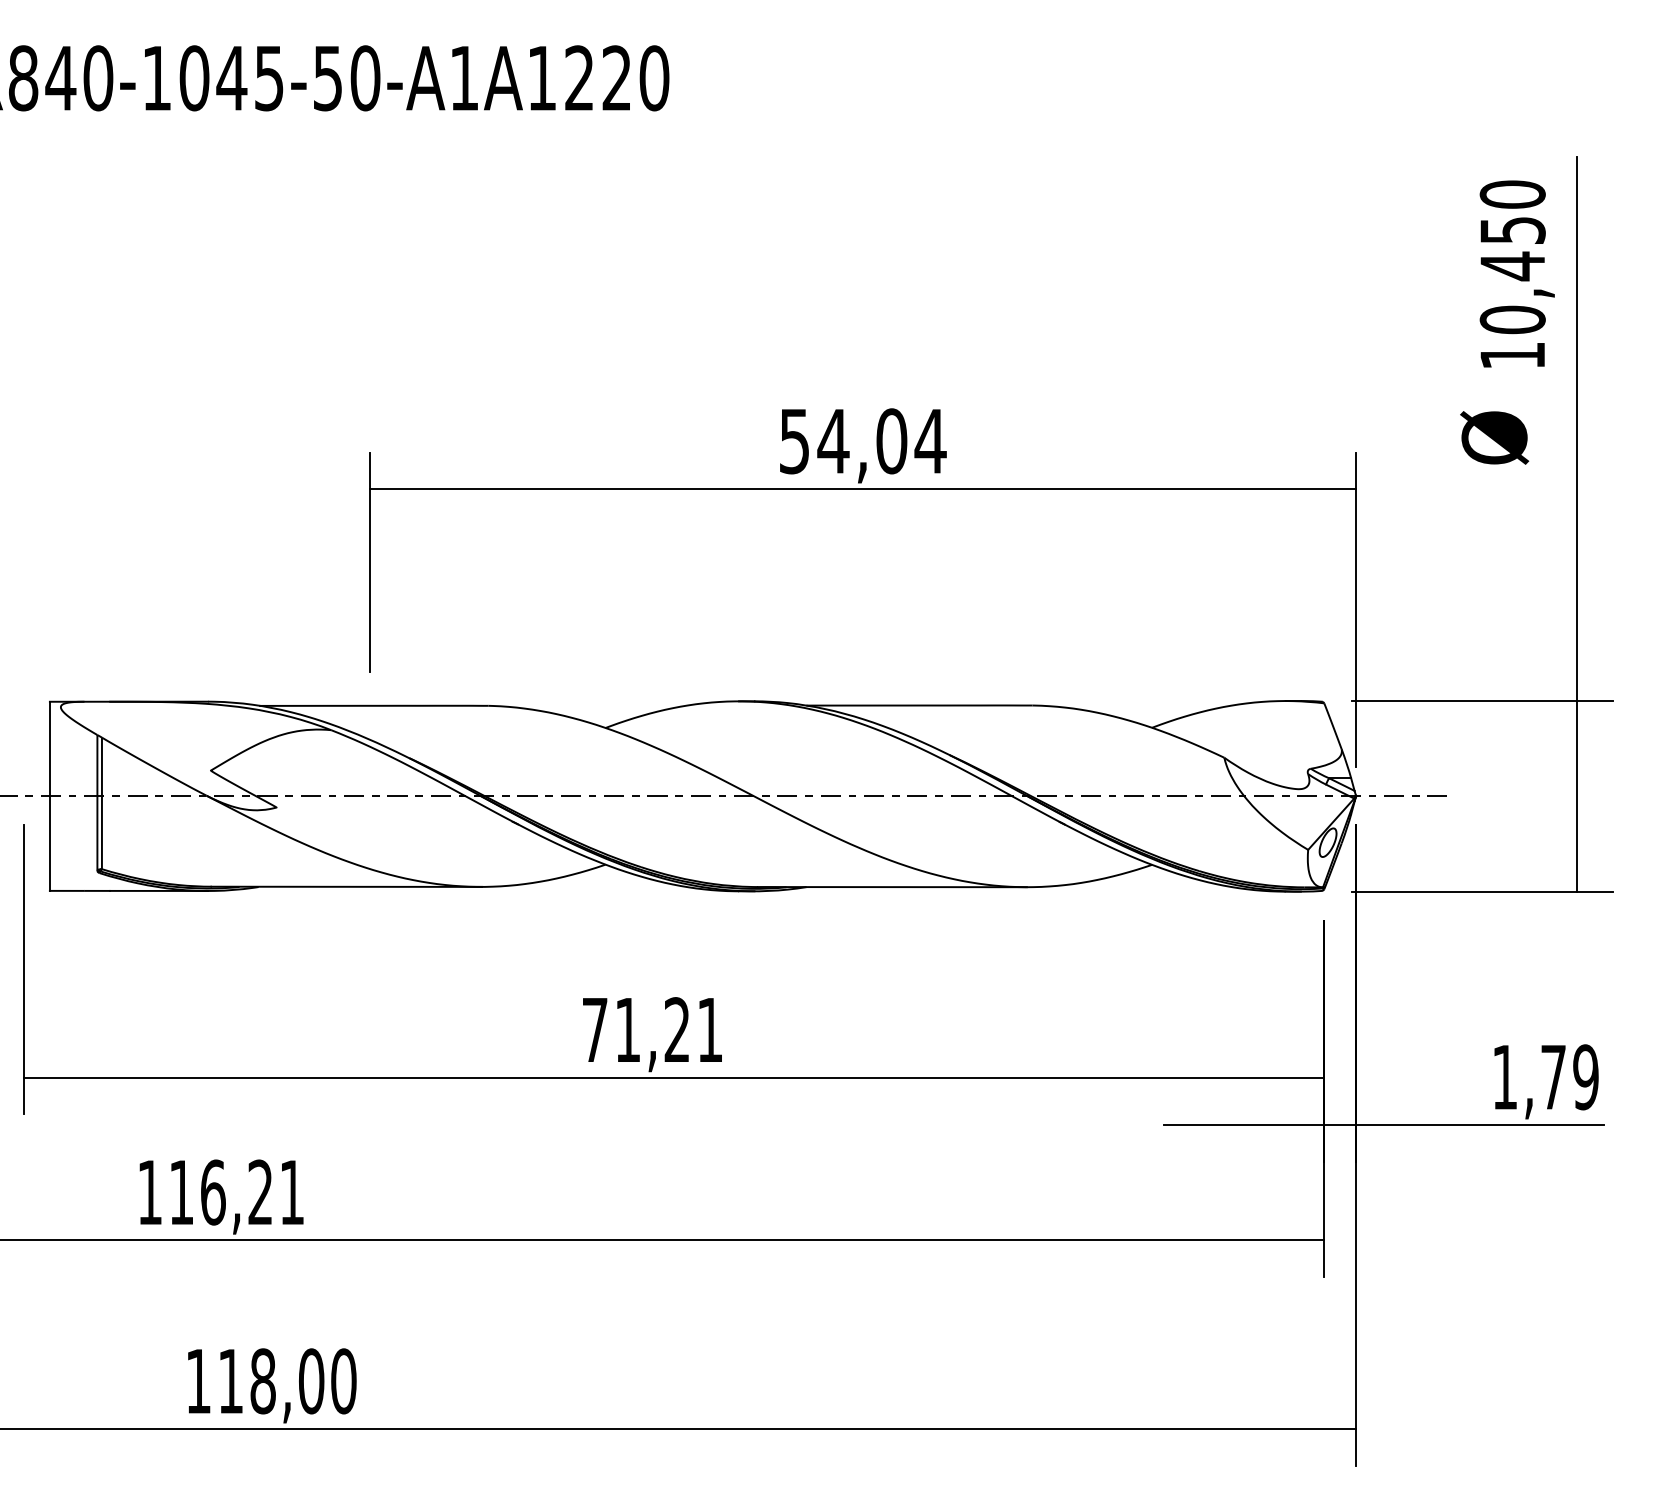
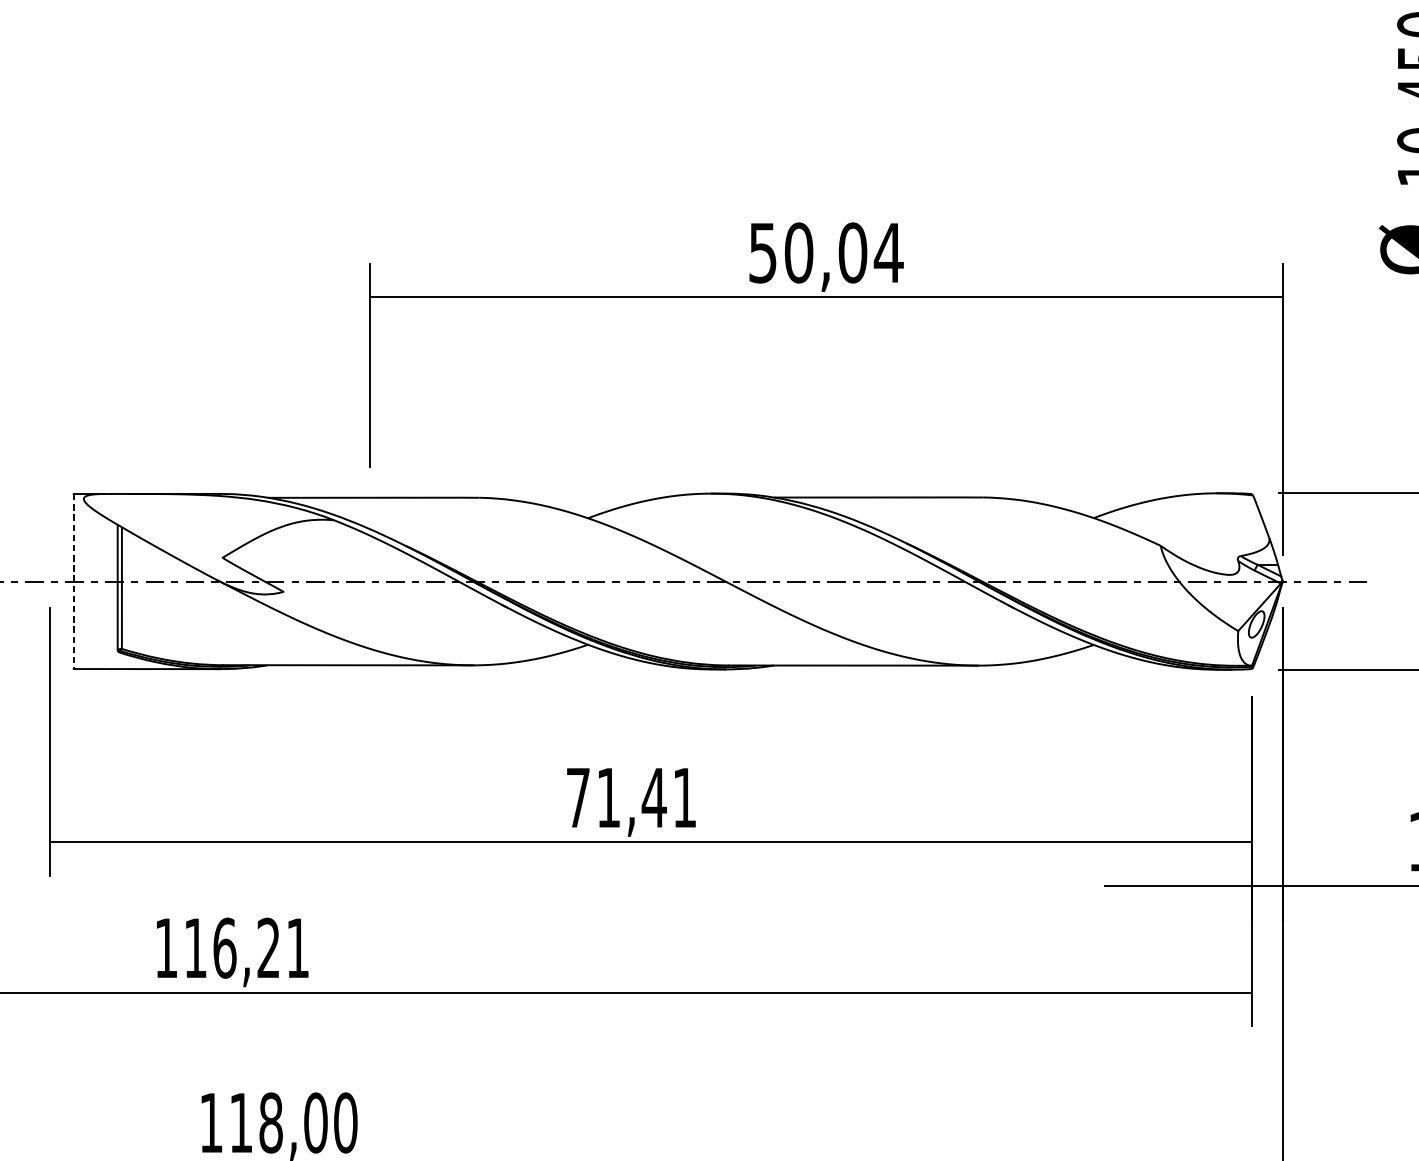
text: (833, 441) -> (798, 253), 54,04 -> 50,04
line: (49, 796) -> (73, 581), solid -> dashed
text: (676, 1029) -> (653, 797), 71,21 -> 71,41

